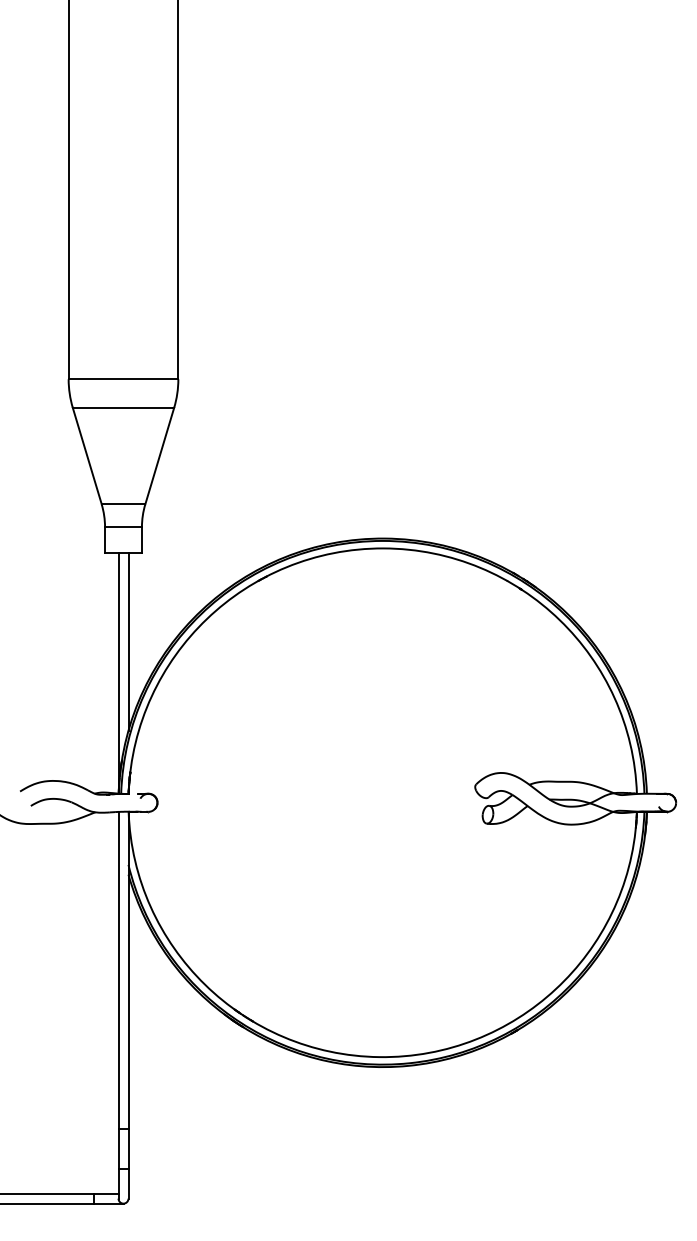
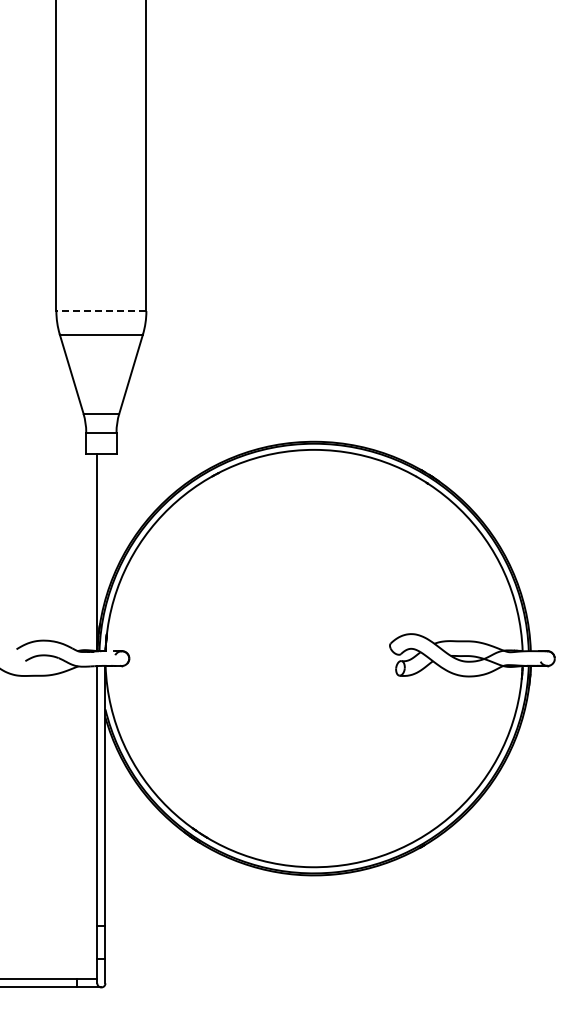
line: (122, 379) -> (100, 311), solid -> dashed
line: (128, 641) -> (105, 526), removed

